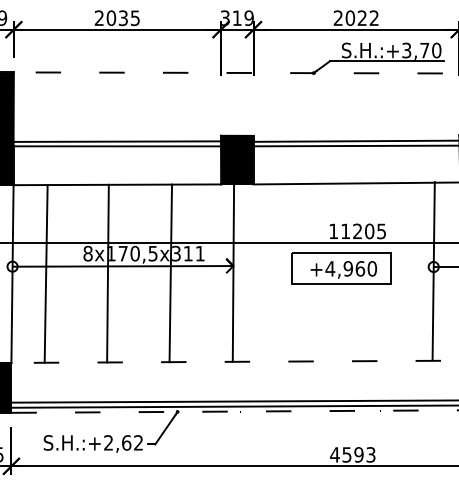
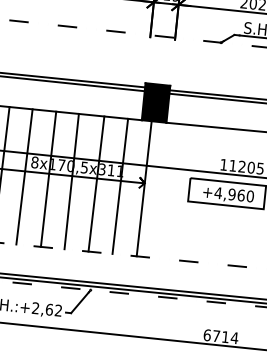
line: (75, 273) -> (23, 176), added
line: (138, 273) -> (71, 181), added
line: (202, 273) -> (120, 186), added
text: (352, 454) -> (220, 336), 4593 -> 6714

